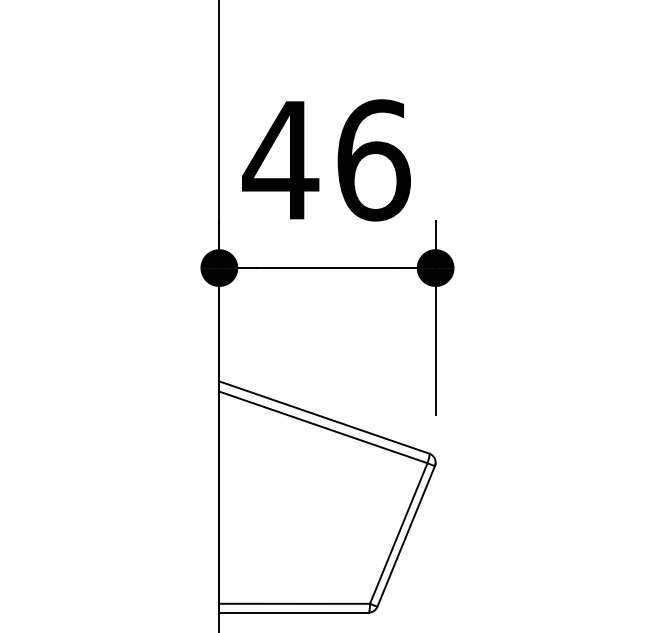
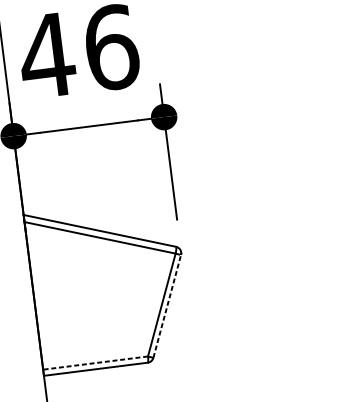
line: (406, 536) -> (167, 306), solid -> dashed
line: (294, 603) -> (95, 362), solid -> dashed

